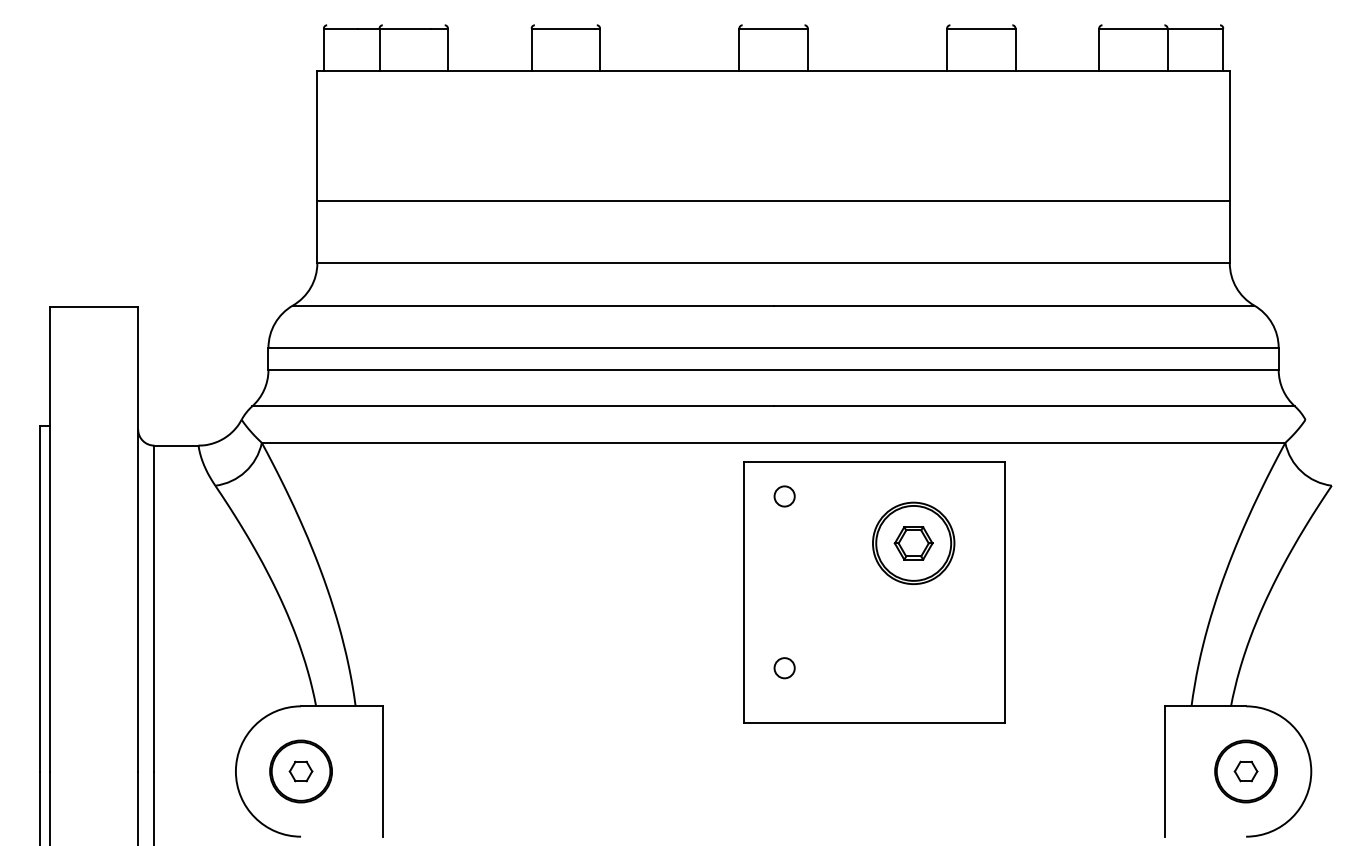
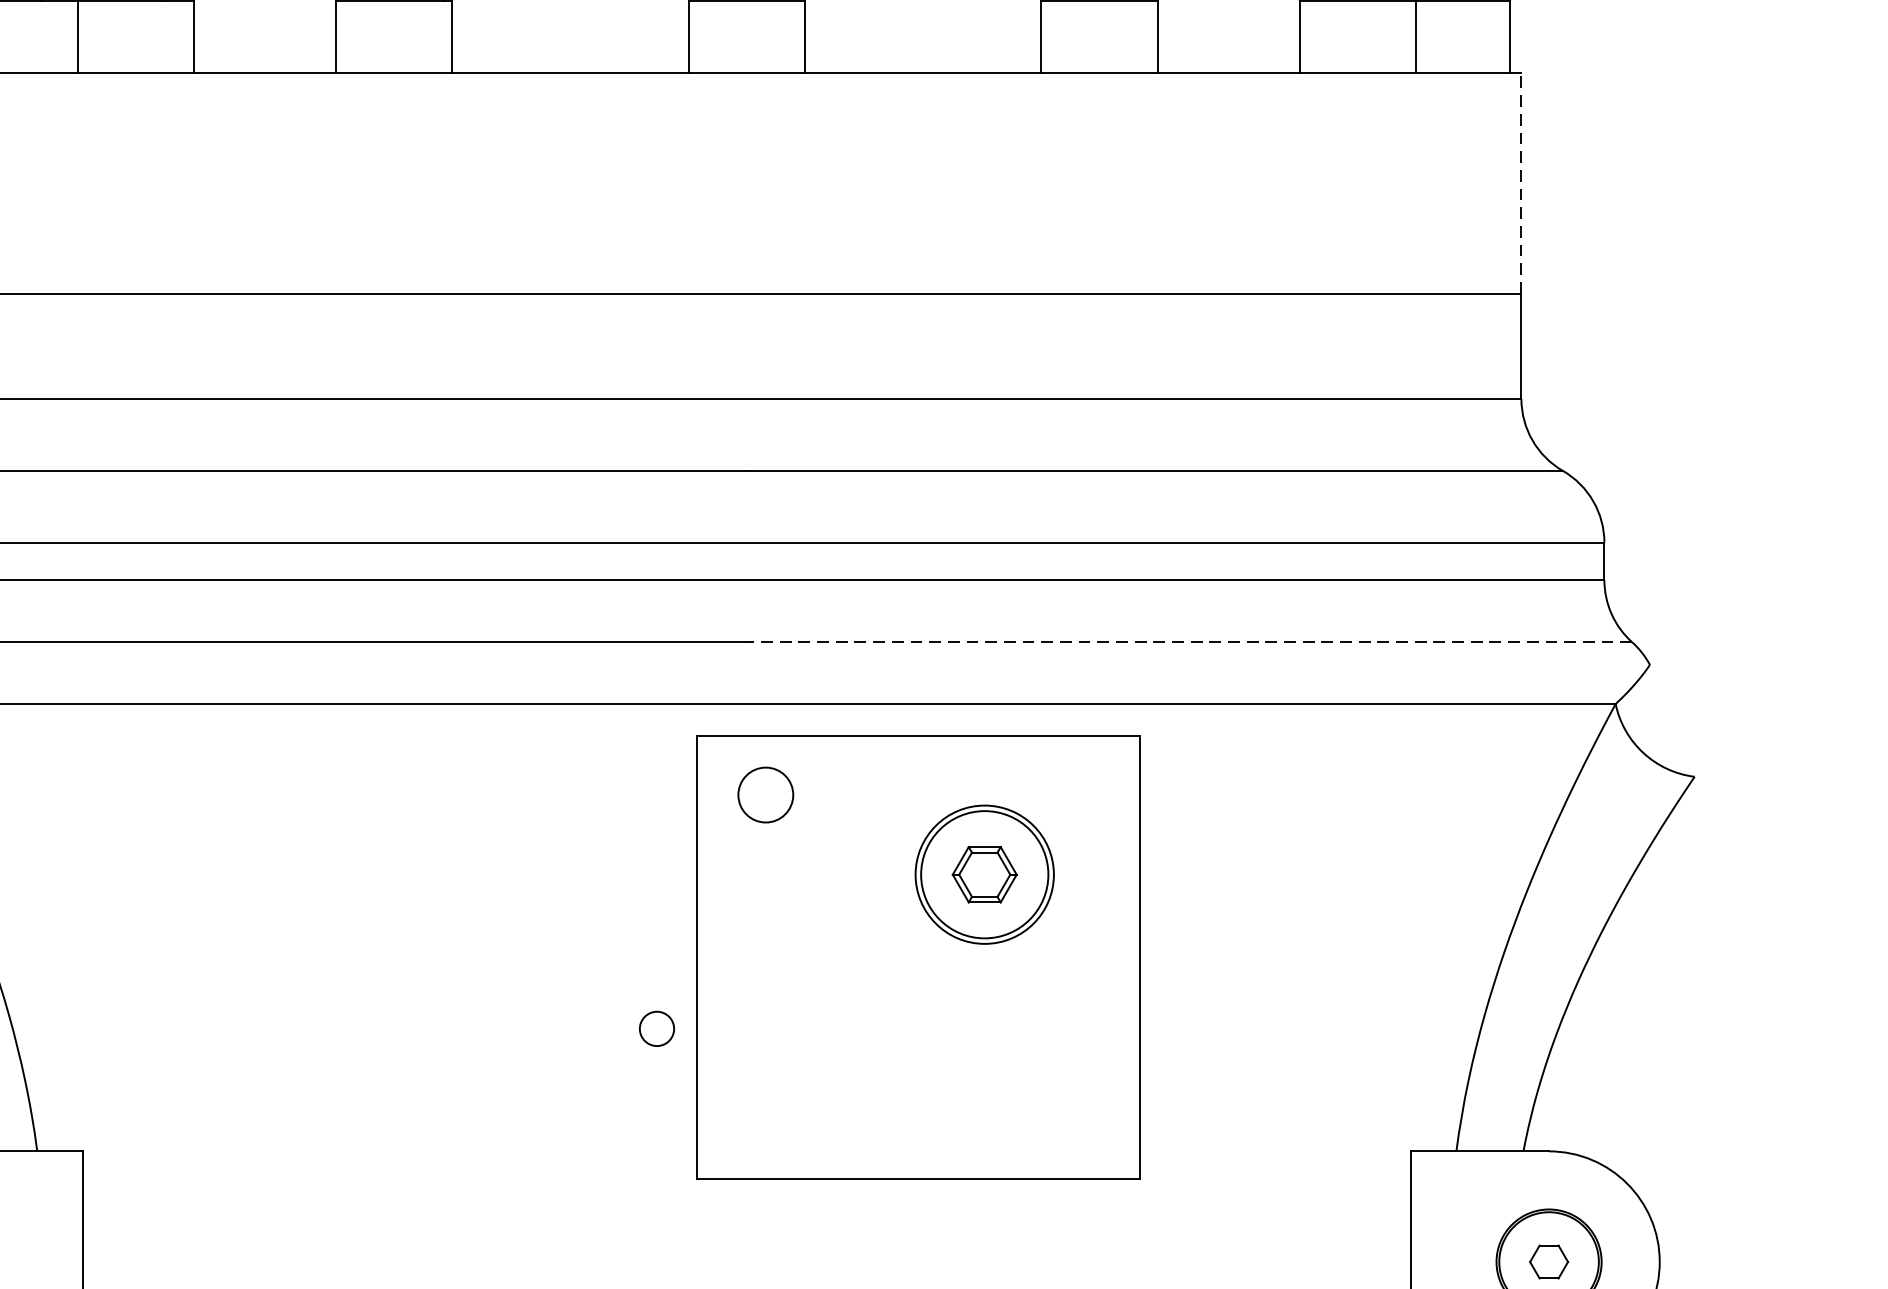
line: (1229, 135) -> (1520, 182), solid -> dashed
line: (1034, 406) -> (1189, 642), solid -> dashed
circle: (784, 496) -> (765, 795), size x1.6
circle: (784, 668) -> (656, 1029), moved

